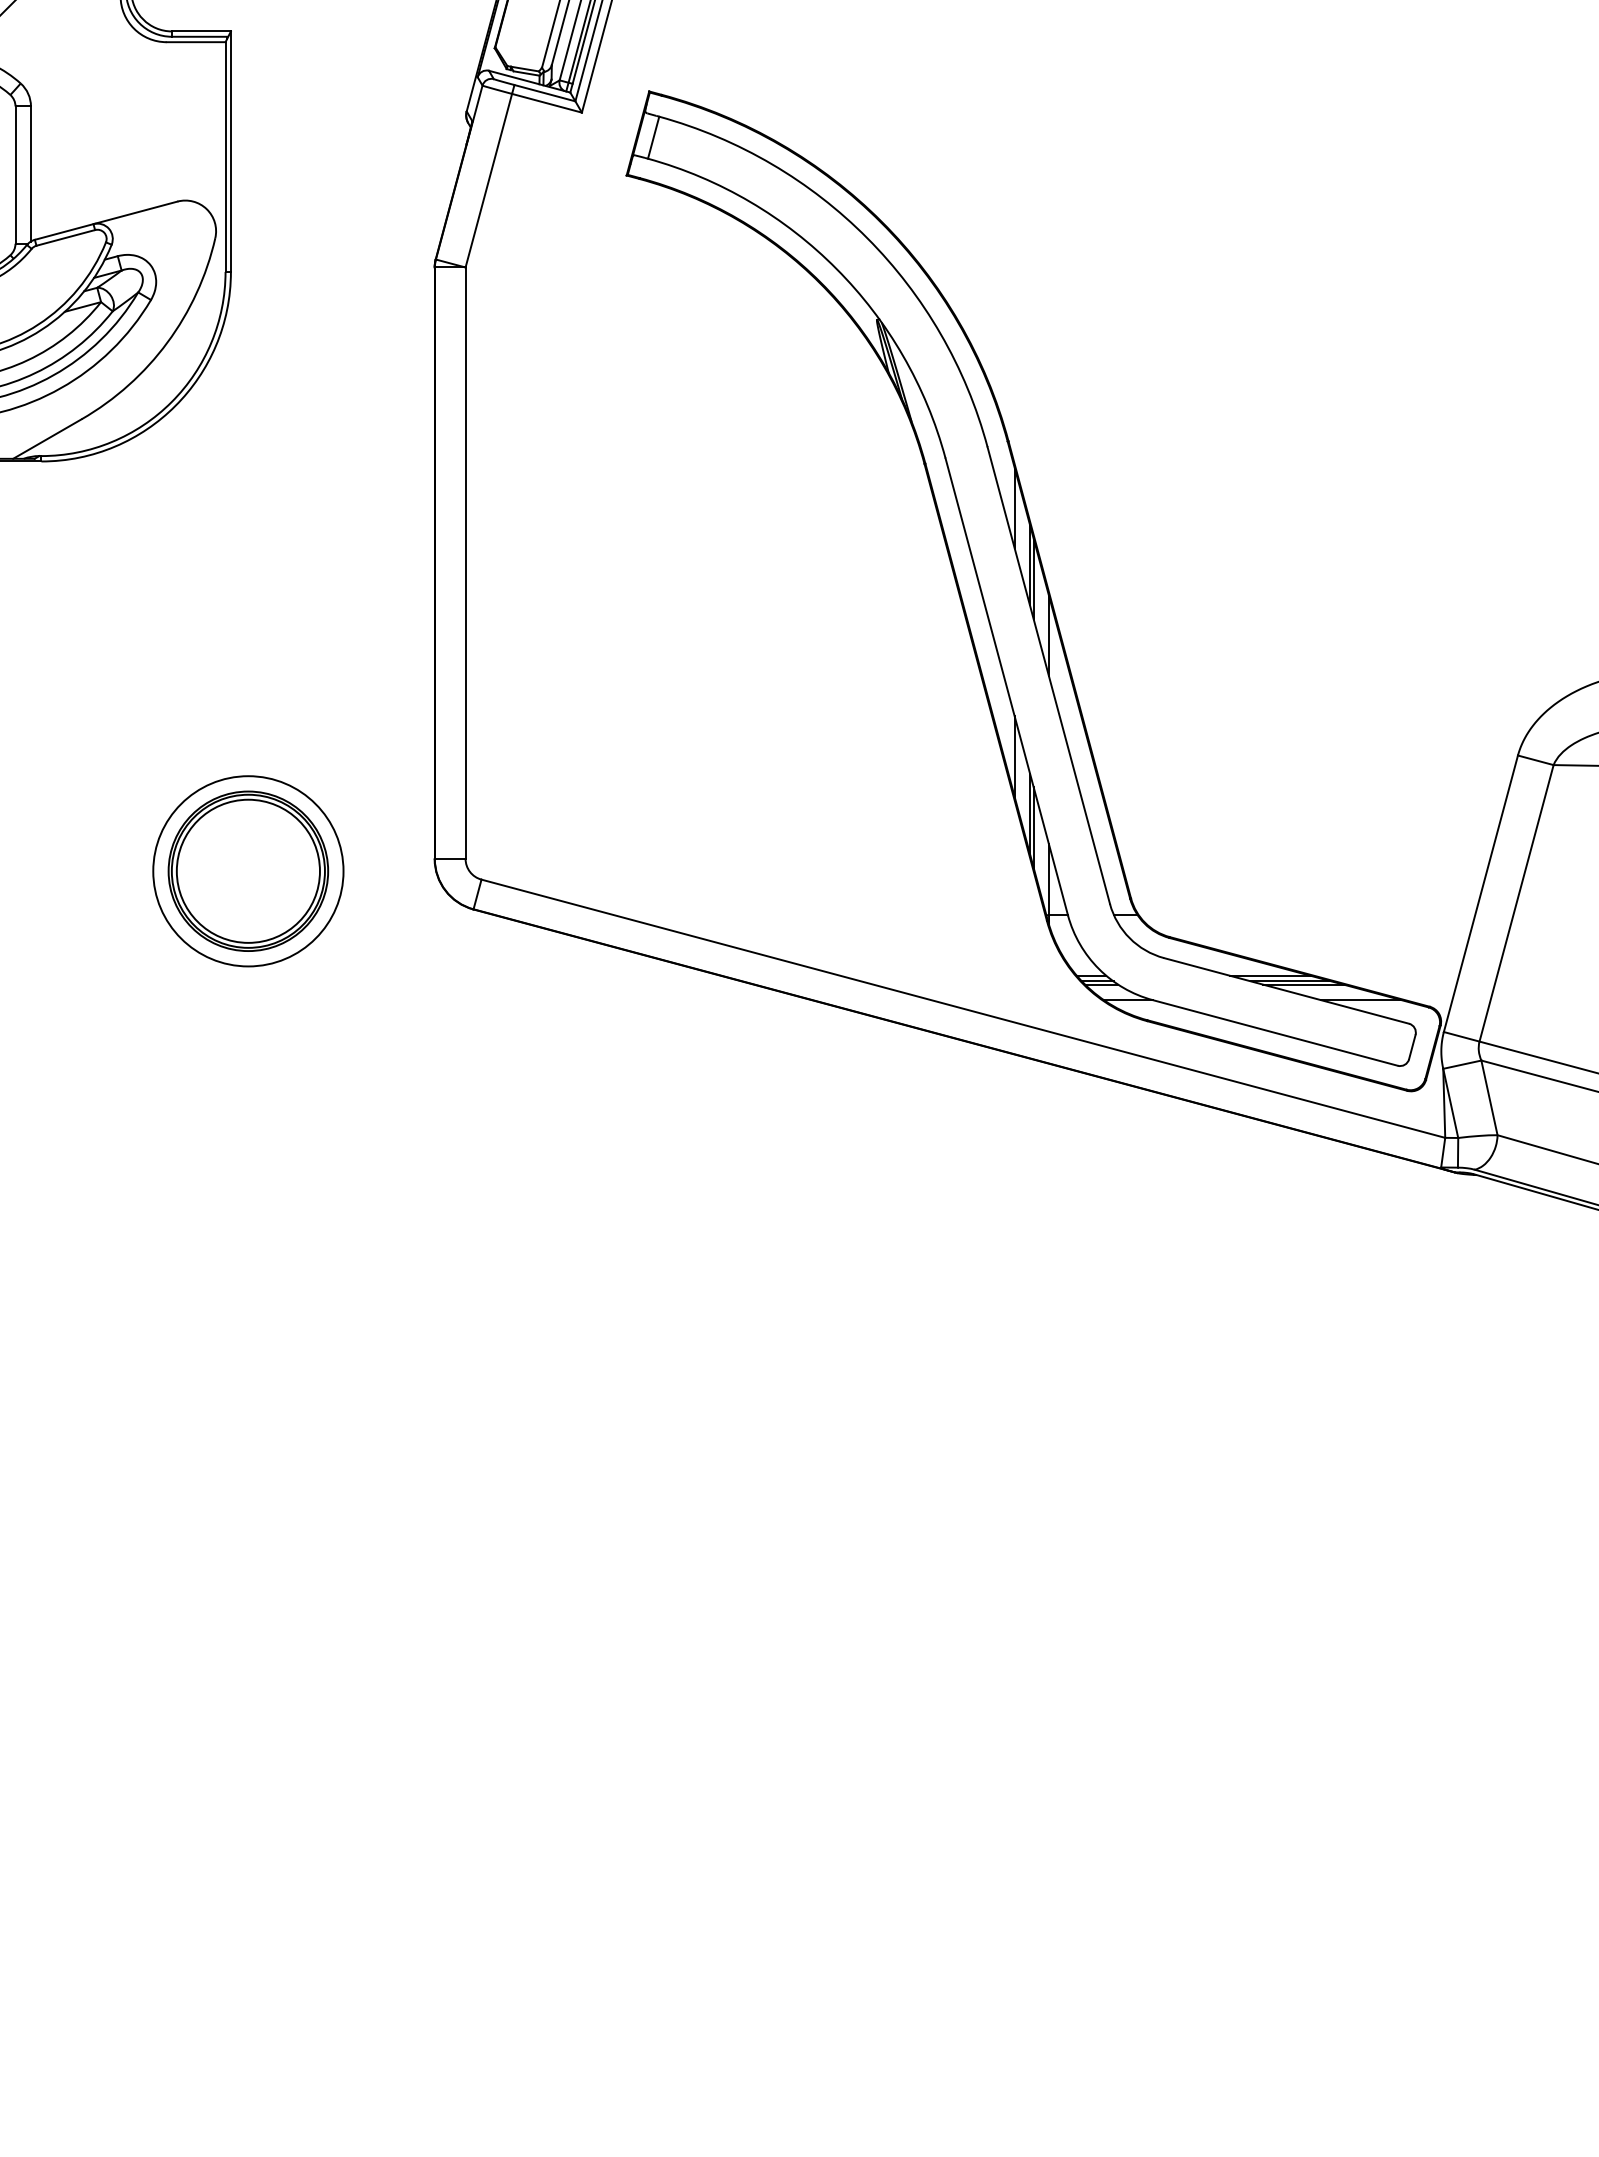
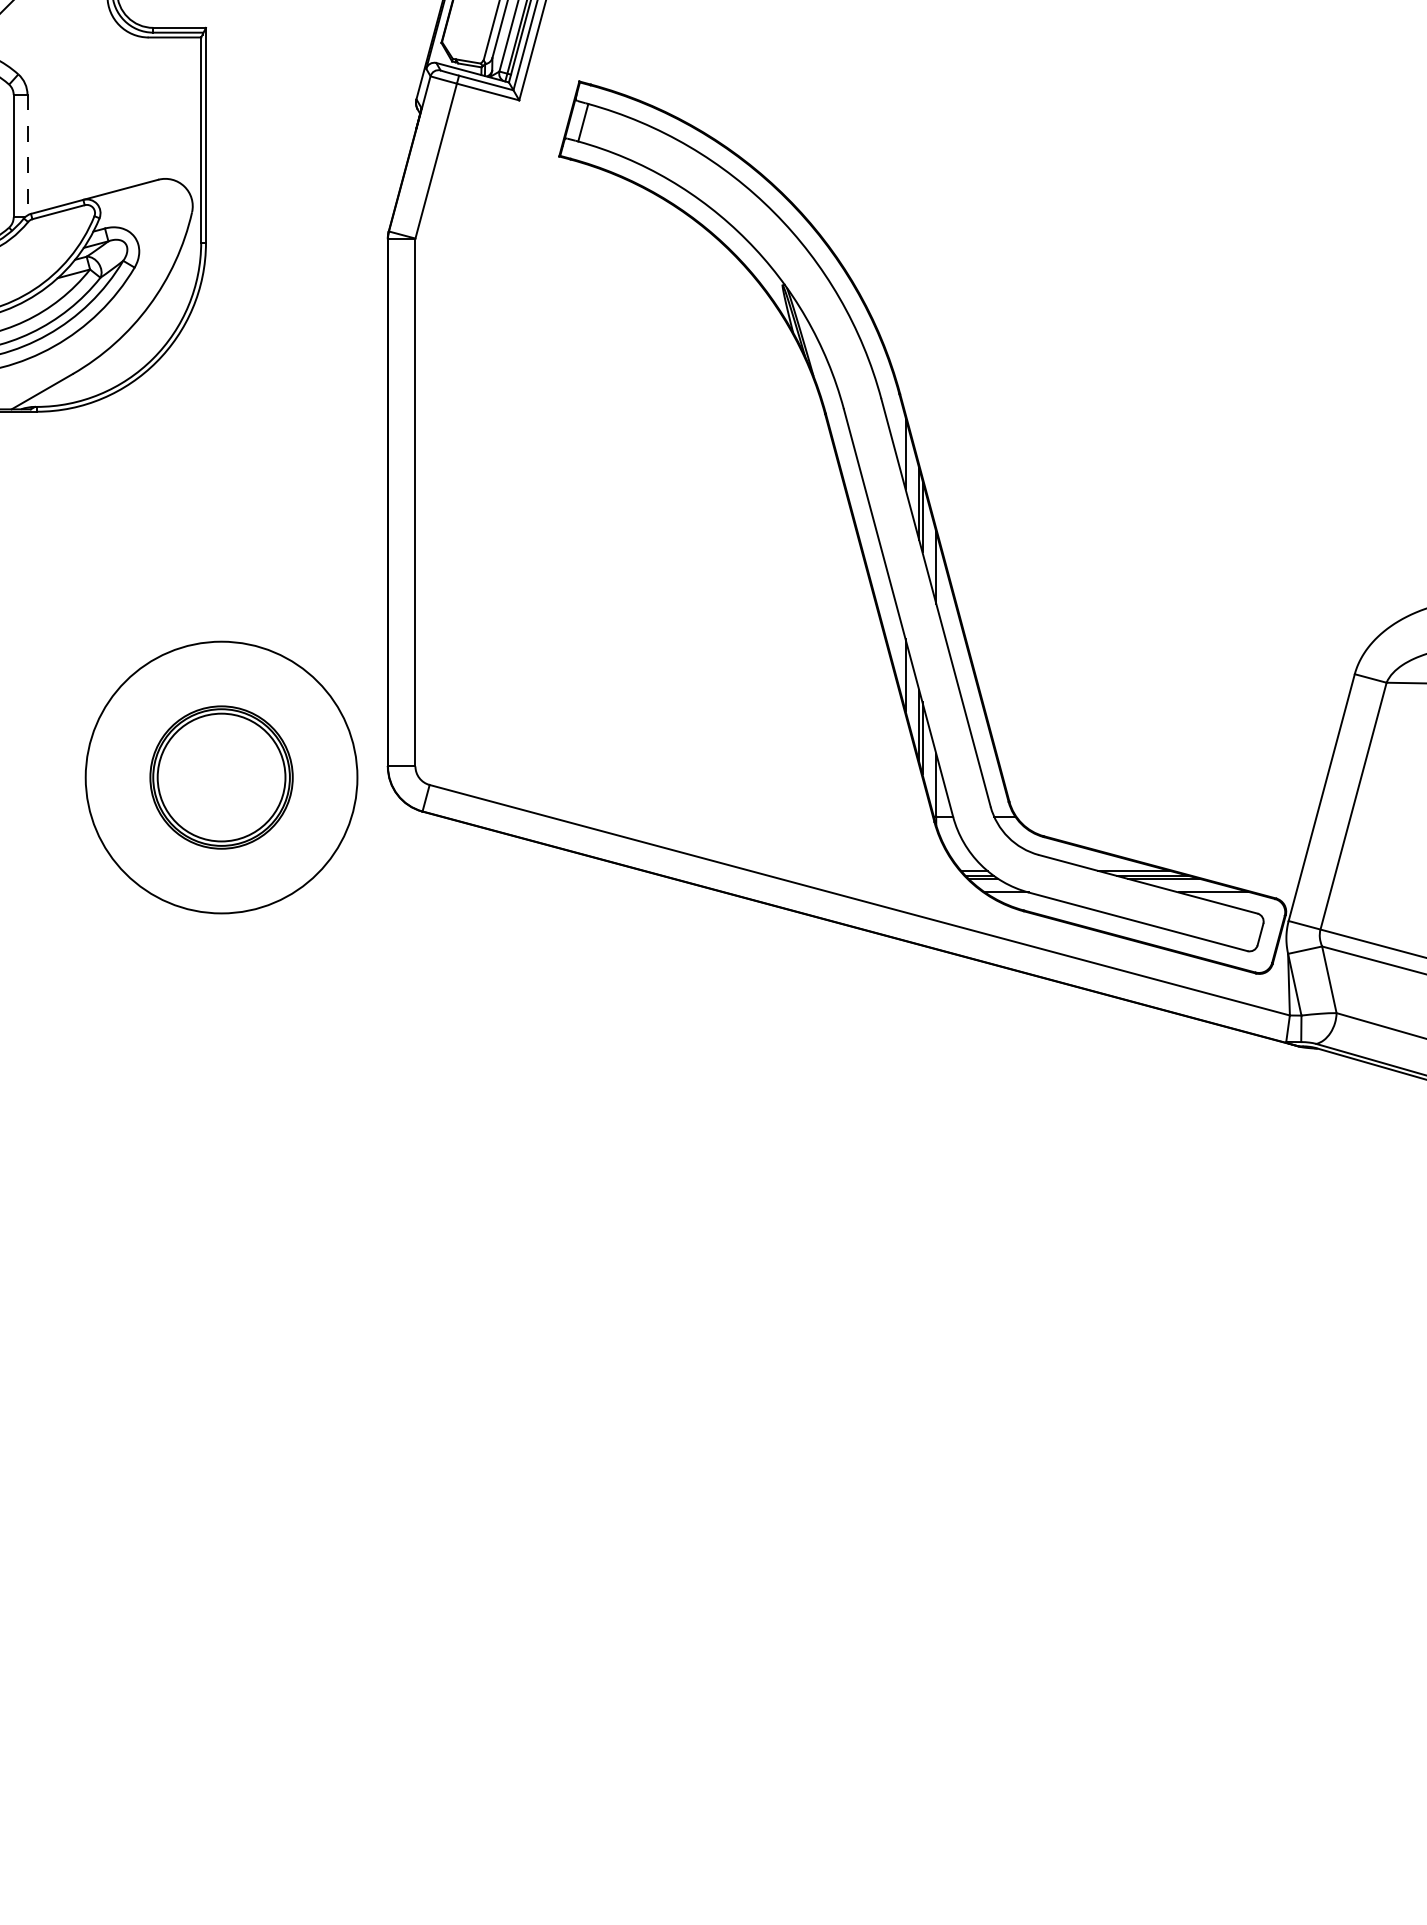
line: (30, 173) -> (27, 154), solid -> dashed
circle: (248, 871) -> (221, 777), size x1.6

